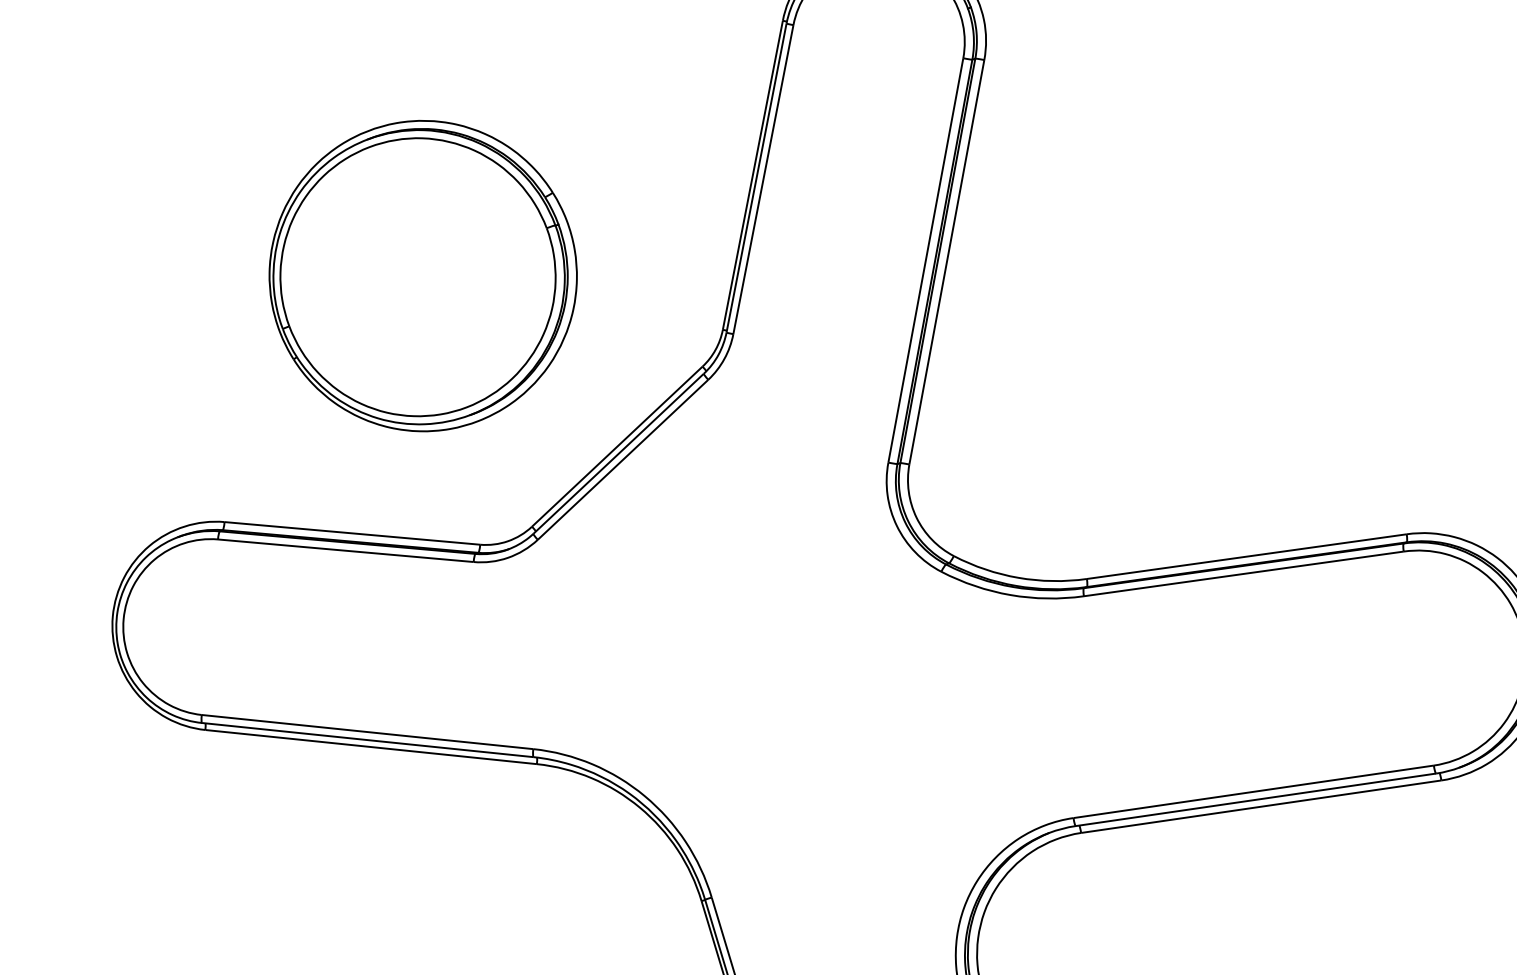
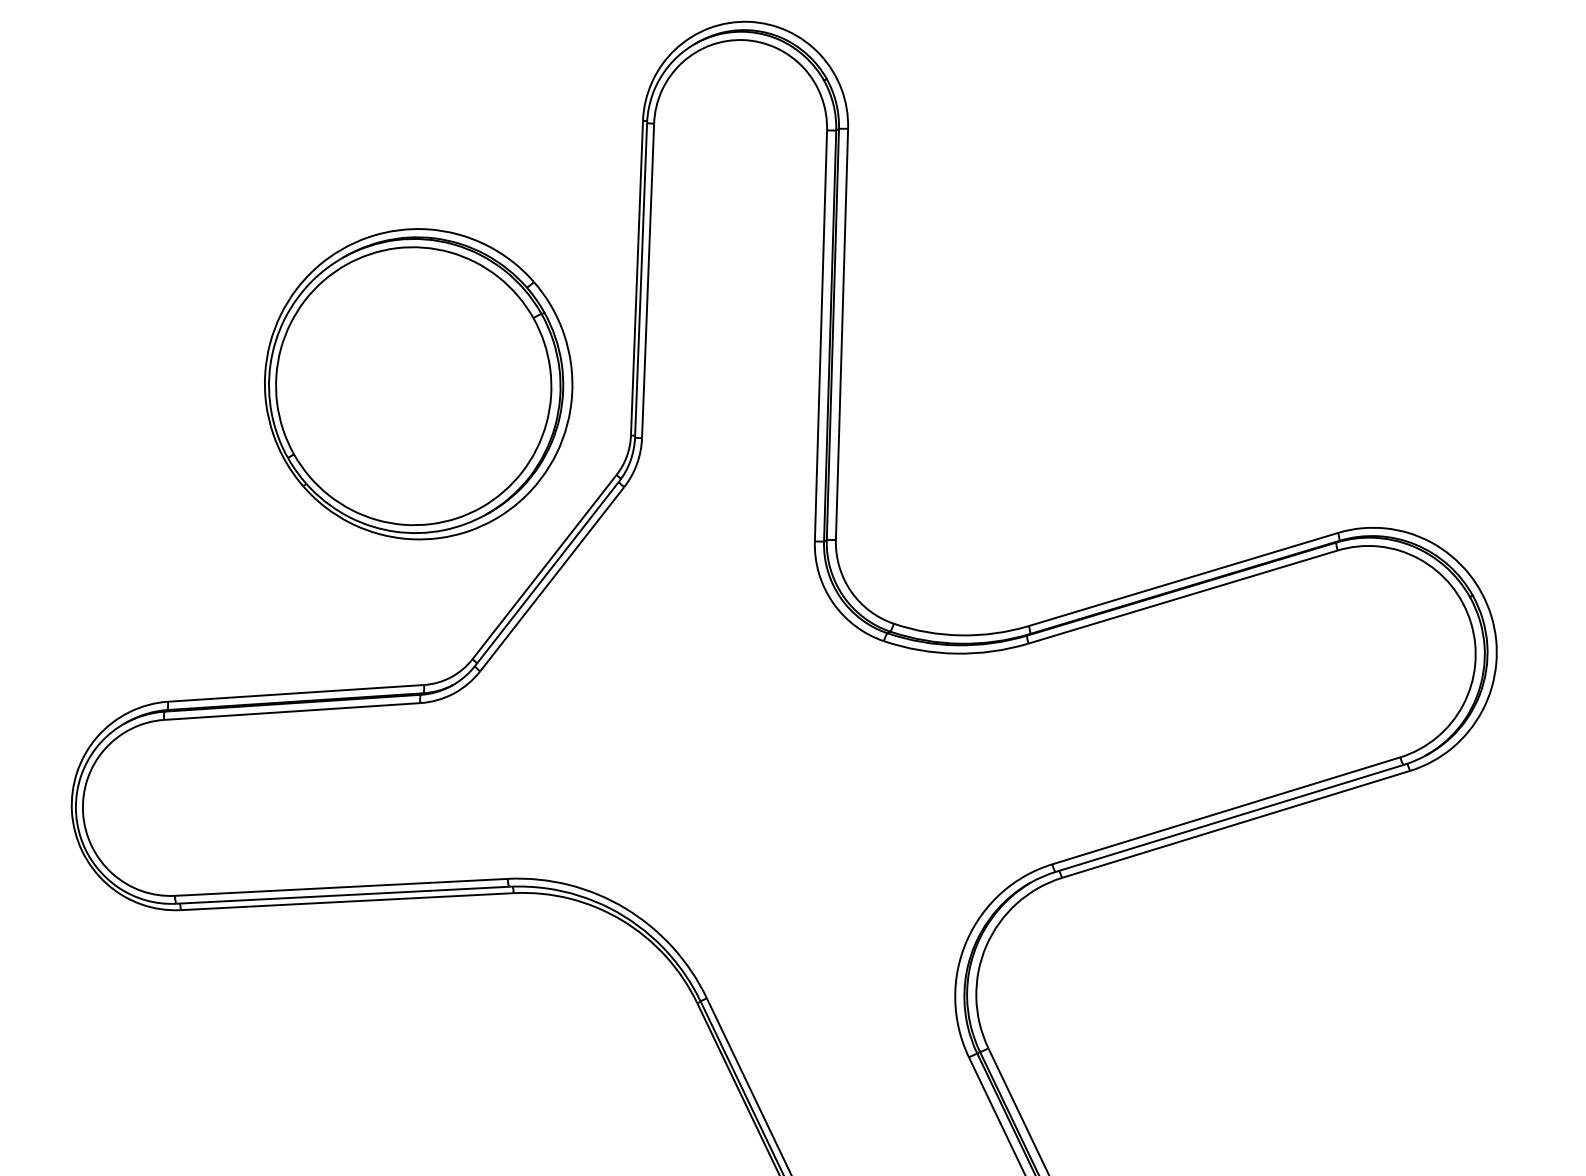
part: (423, 276) -> (418, 384), moved

